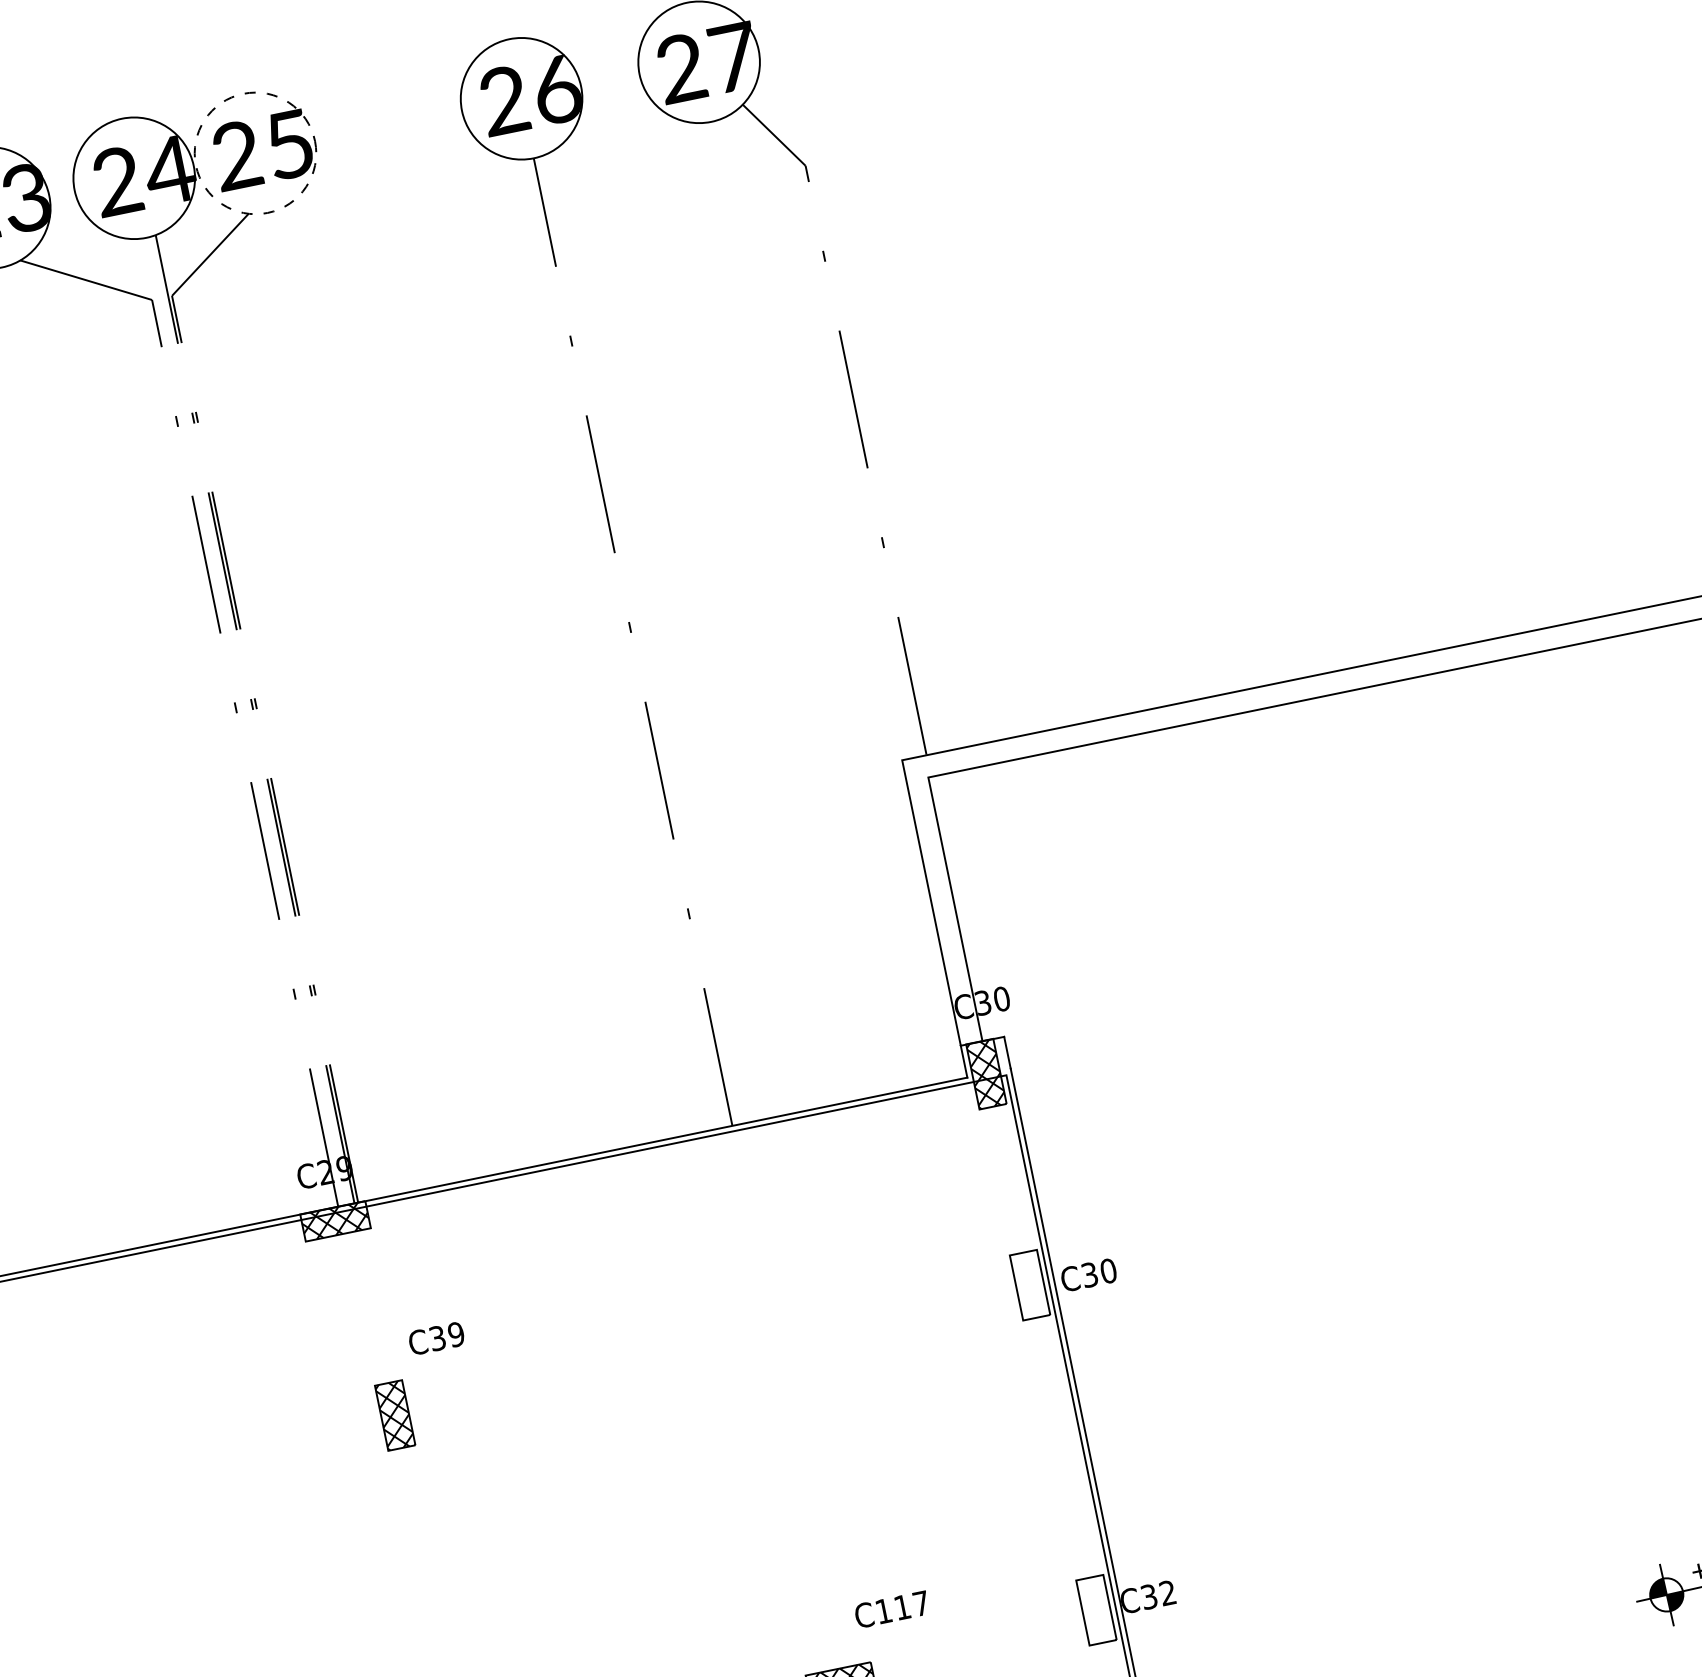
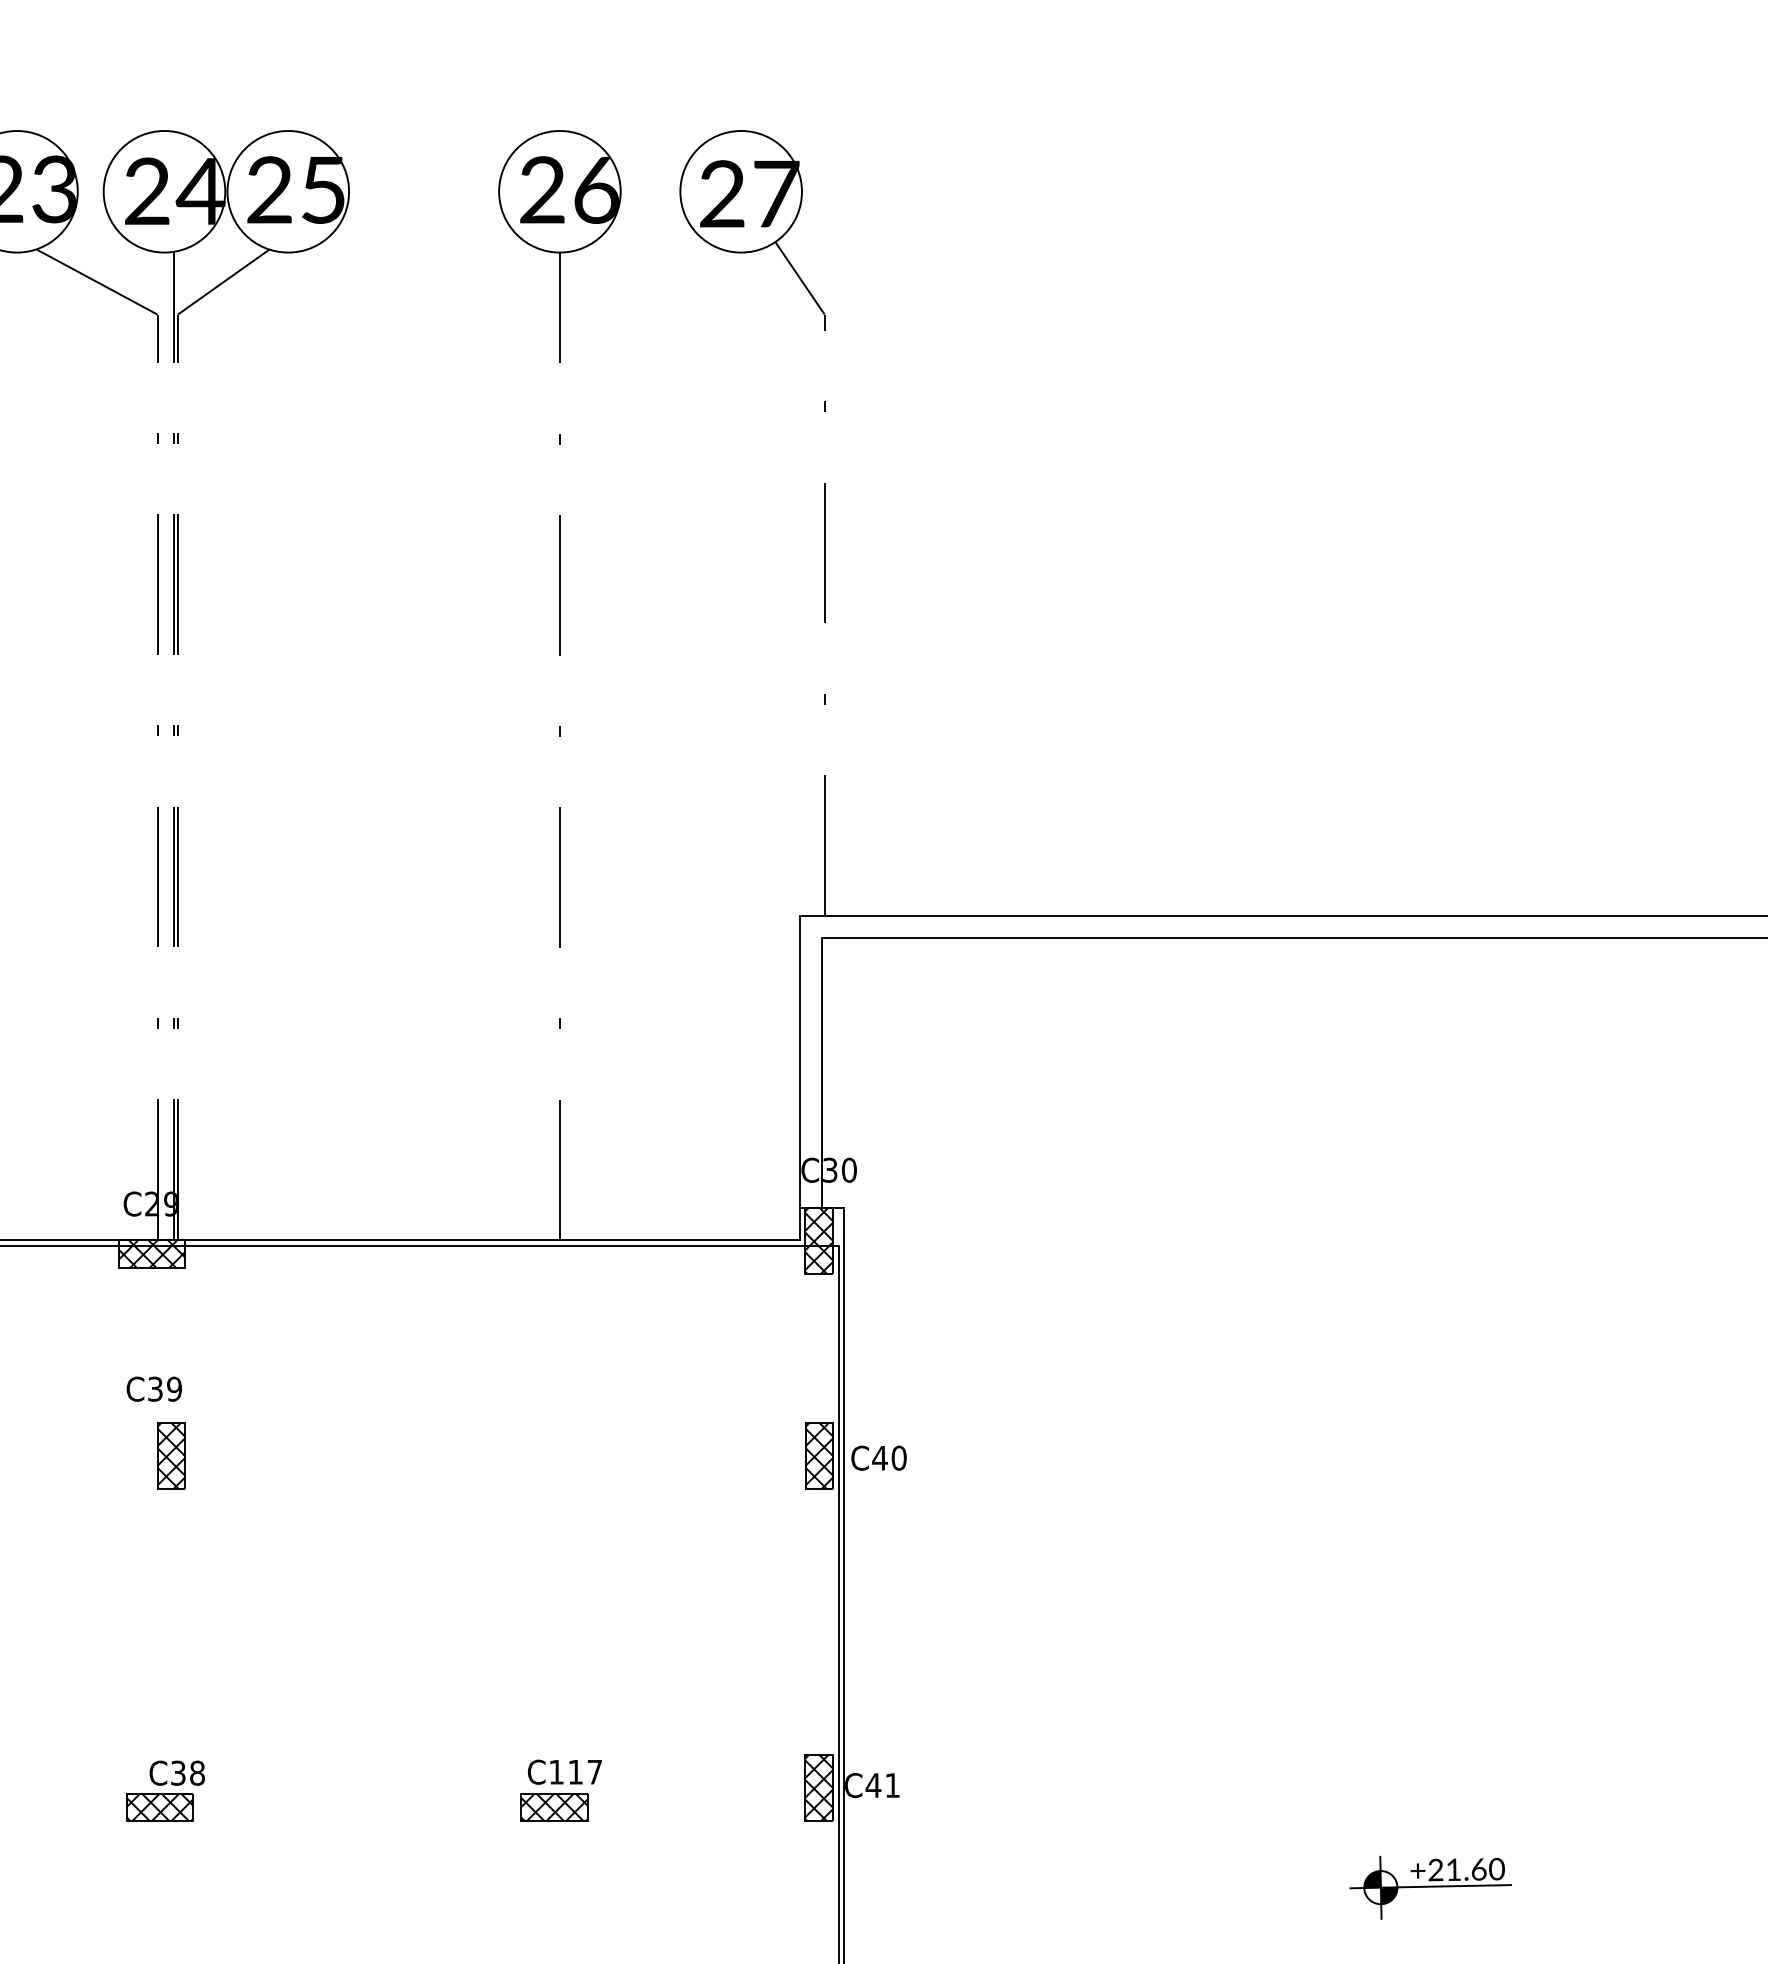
circle: (255, 153) -> (288, 191), dashed -> solid
text: (1089, 1274) -> (879, 1457), C30 -> C40
hatch: (1030, 1285) -> (819, 1456), added
text: (435, 1338) -> (153, 1388), moved
text: (1158, 1595) -> (882, 1785), C32 -> C41
text: (891, 1608) -> (564, 1771), moved
hatch: (1095, 1609) -> (818, 1787), added

